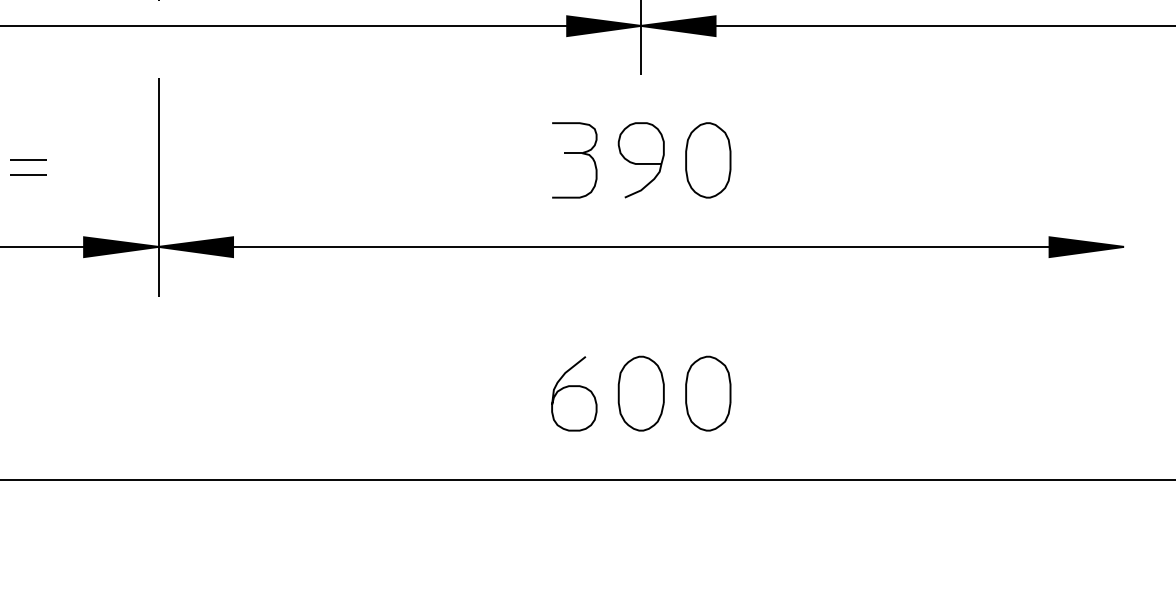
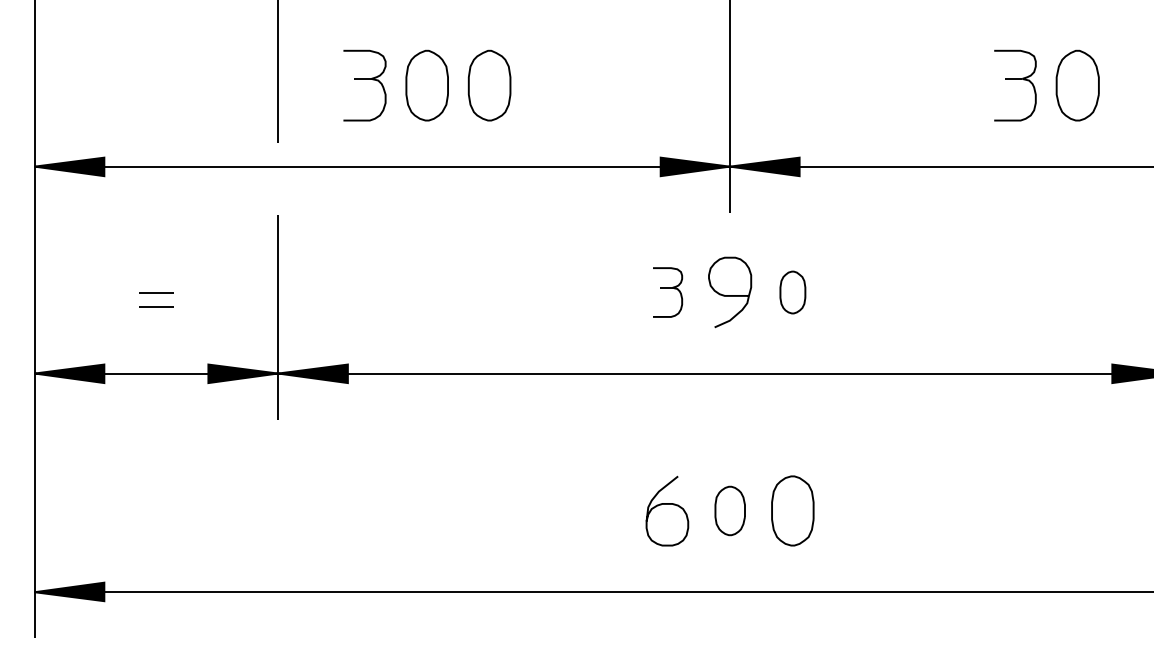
part: (574, 160) -> (667, 292), size x0.7
part: (707, 160) -> (792, 292), size x0.6
part: (641, 393) -> (730, 510), size x0.7

